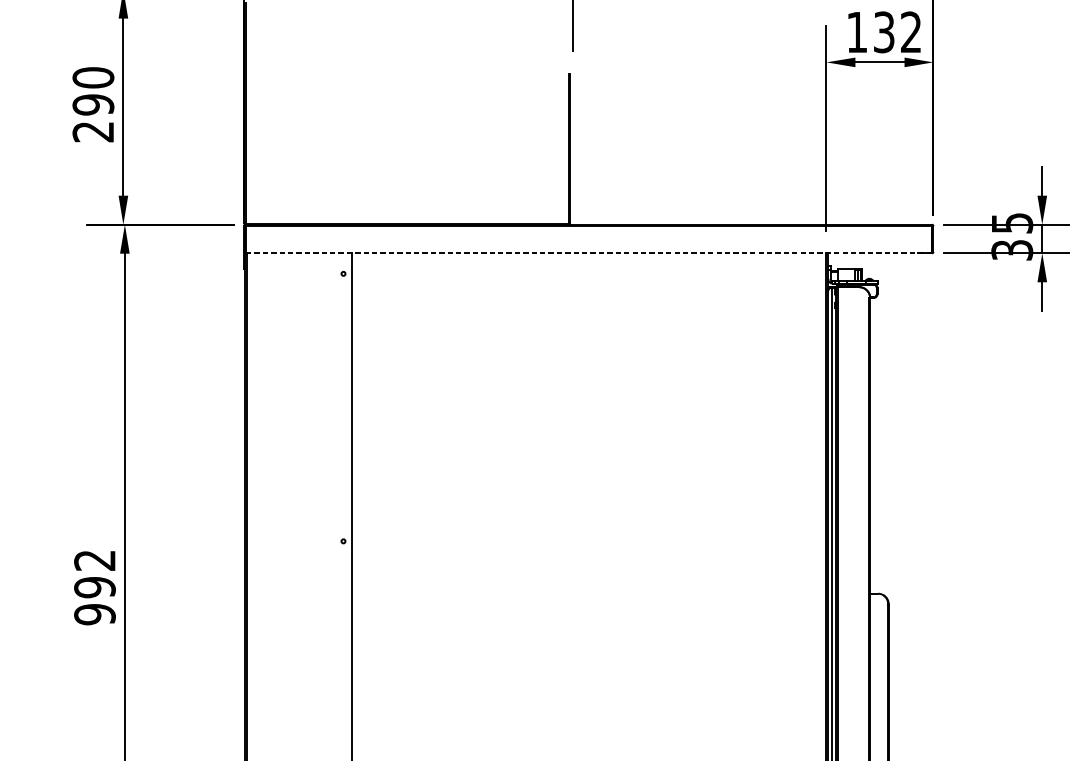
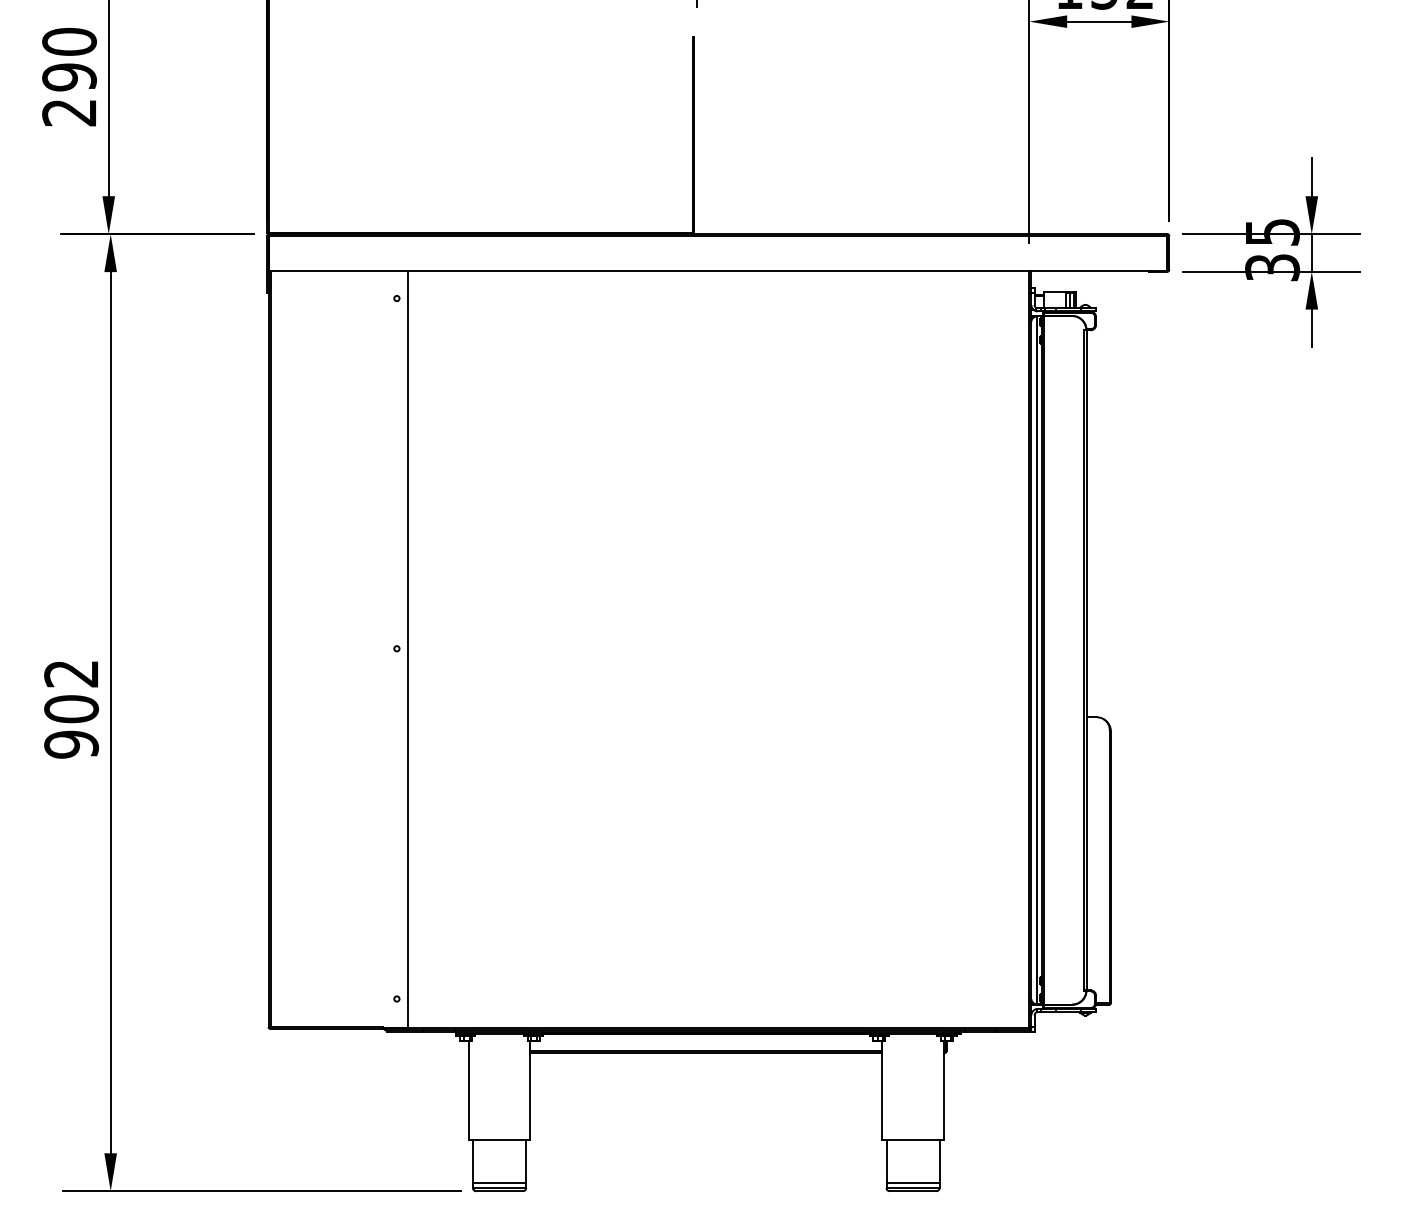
line: (588, 253) -> (717, 271), dashed -> solid
text: (94, 587) -> (71, 709), 992 -> 902

